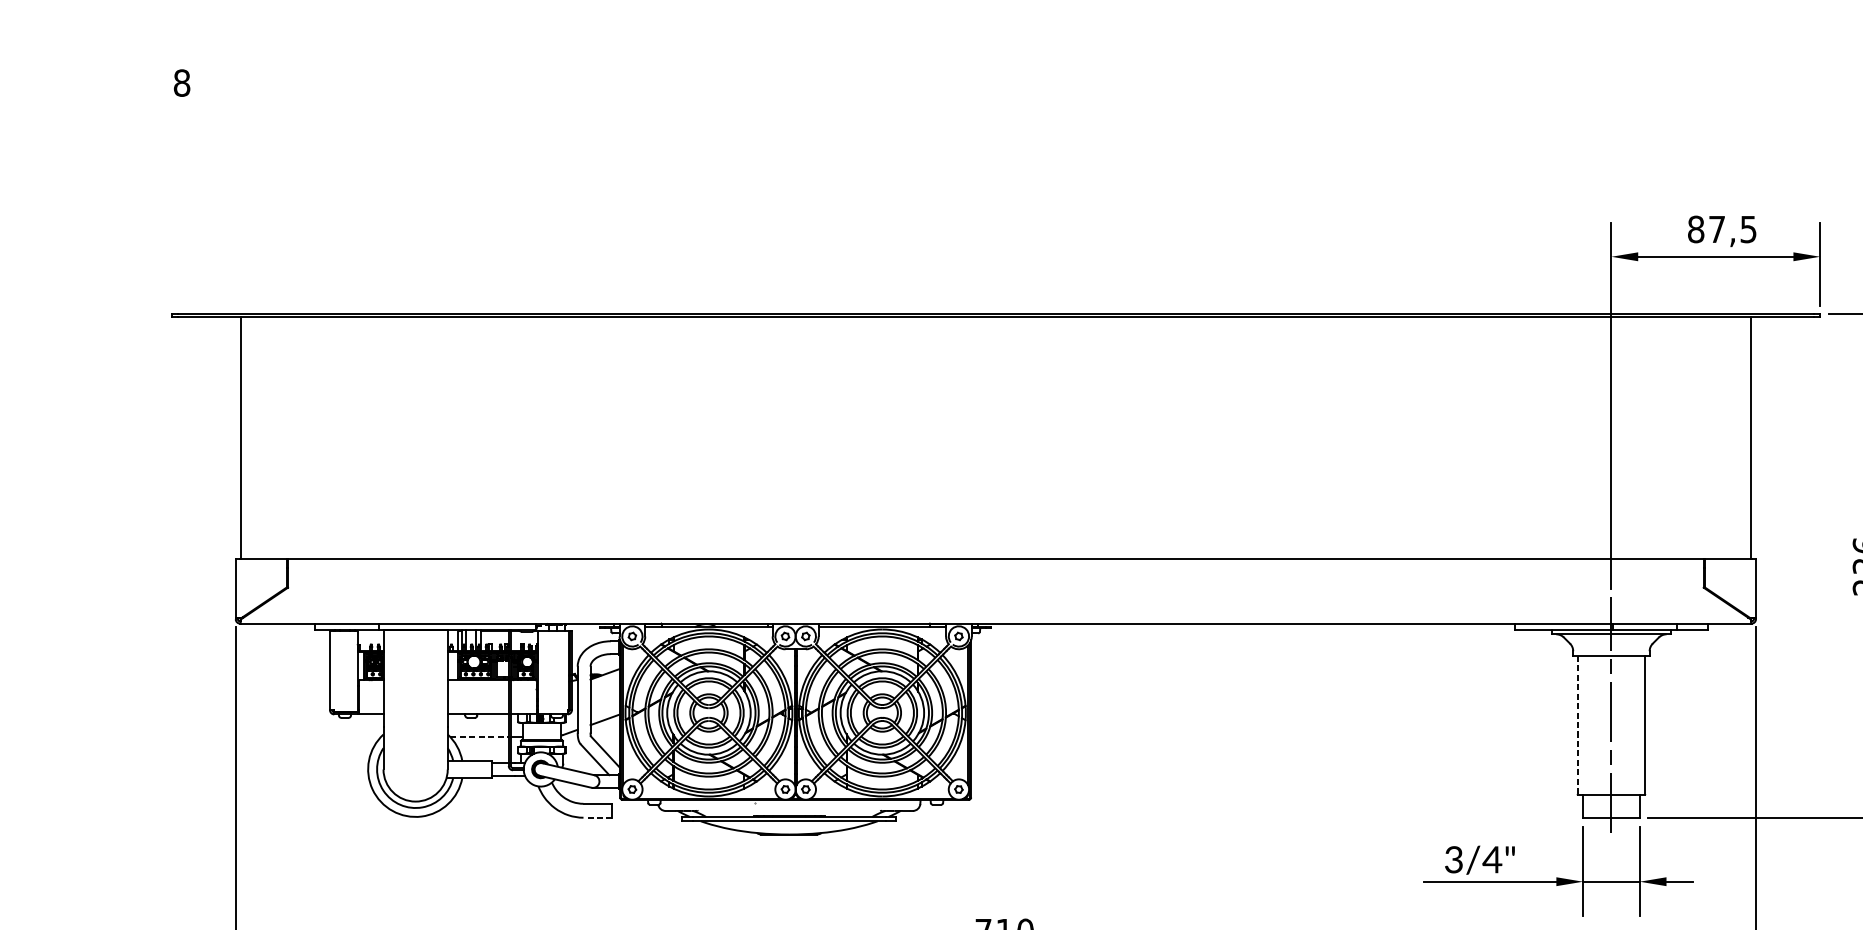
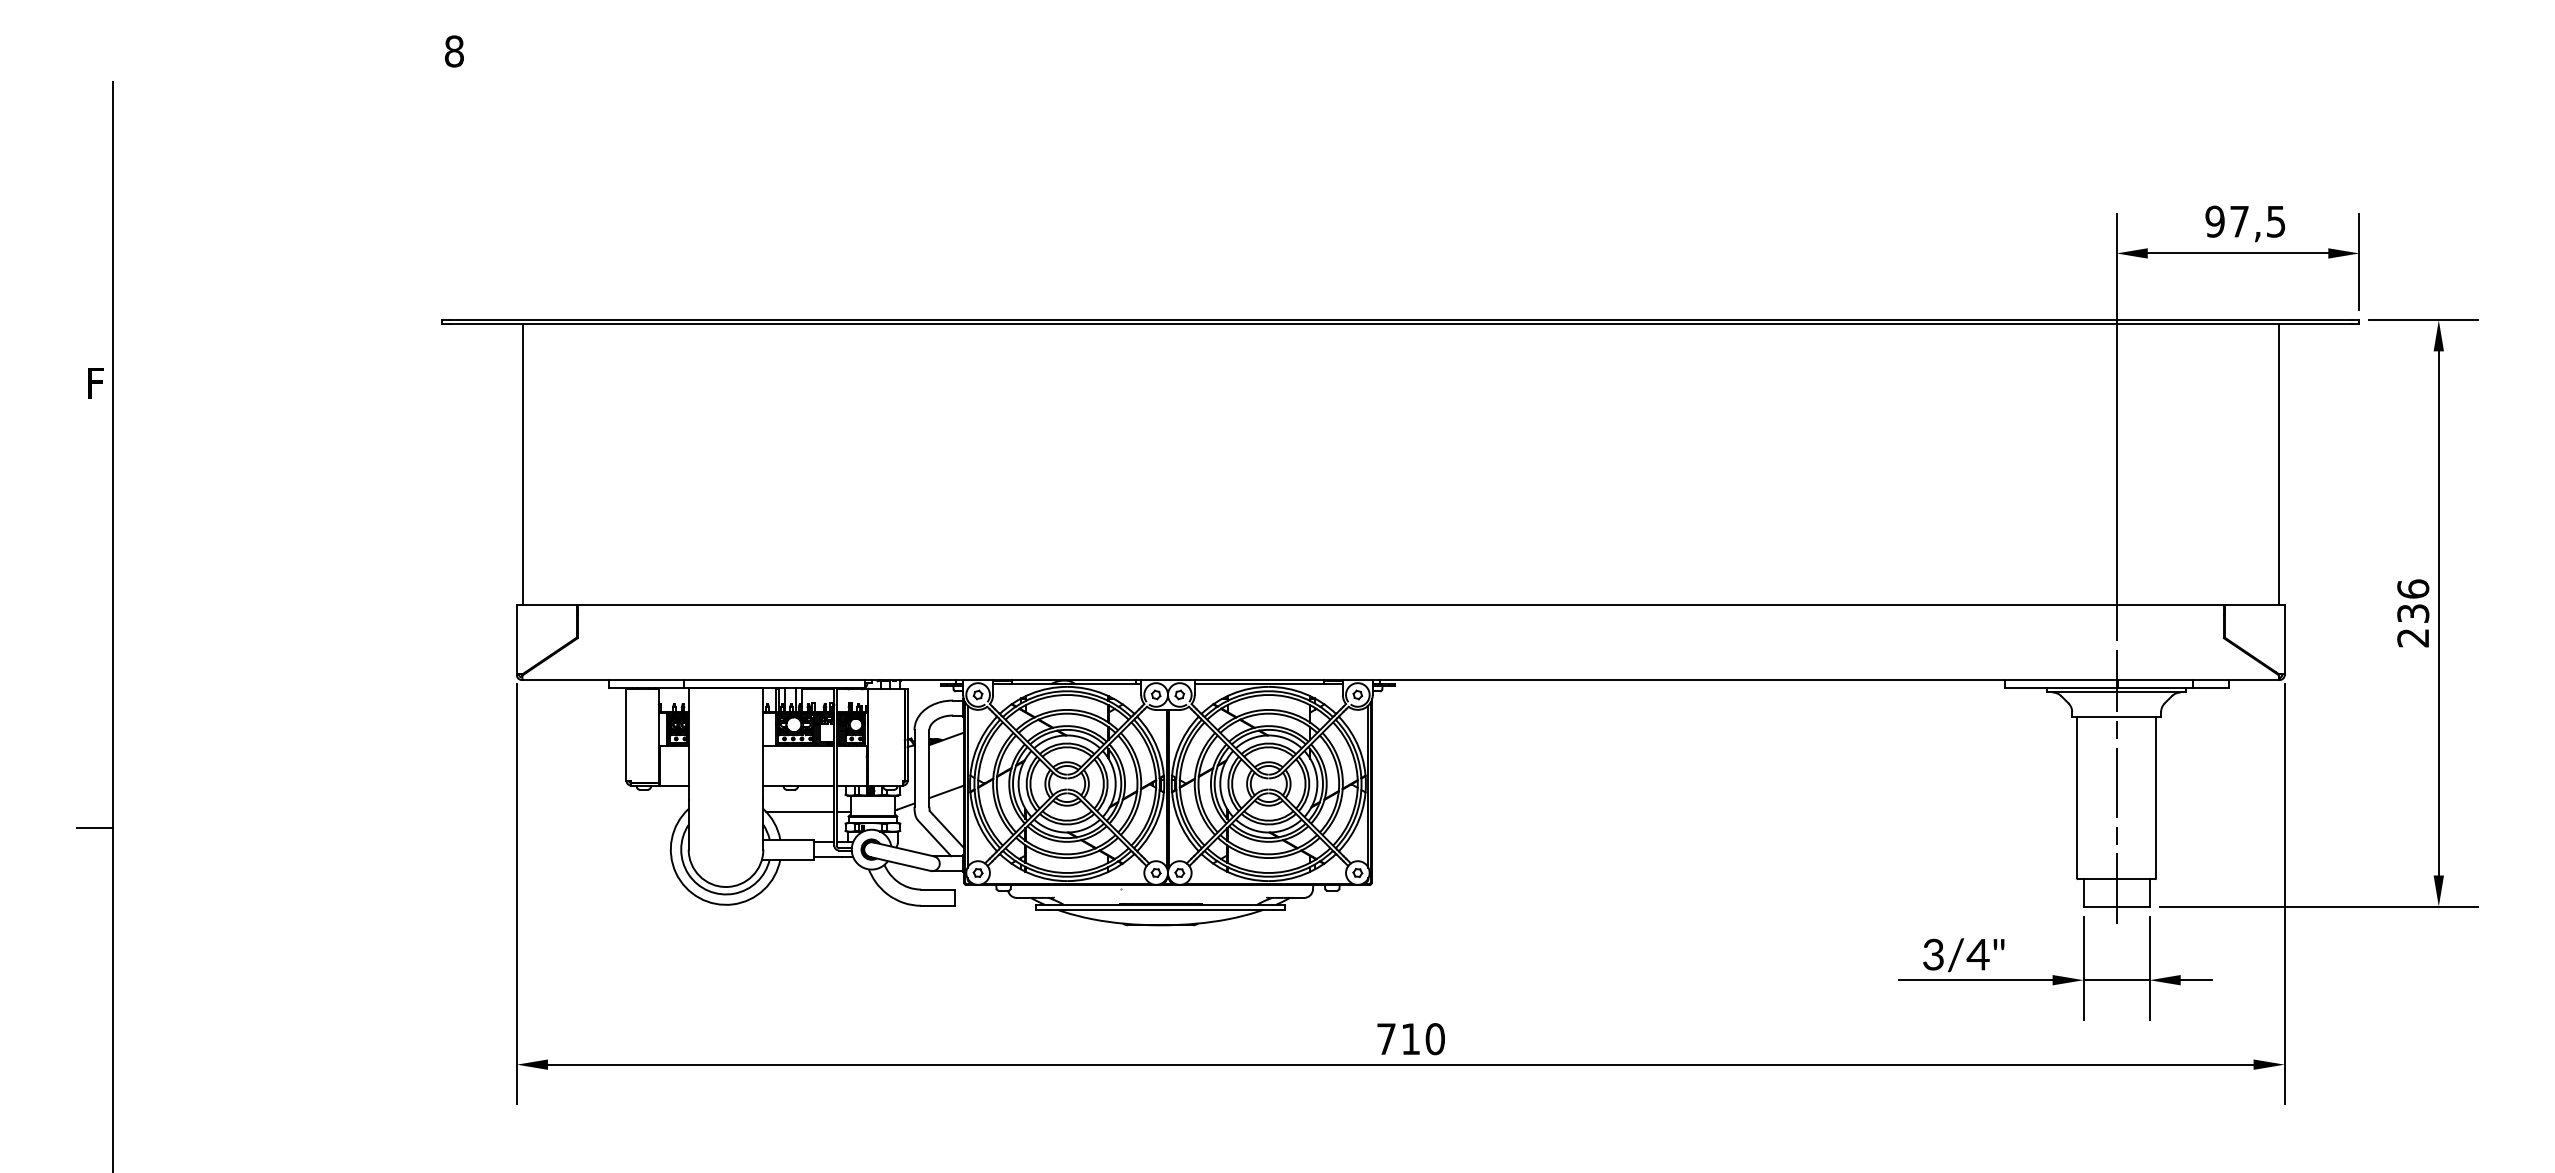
text: (1695, 229) -> (2214, 221), 87,5 -> 97,5
line: (1577, 724) -> (2077, 797), dashed -> solid
line: (479, 737) -> (800, 812), dashed -> solid
line: (598, 817) -> (938, 905), dashed -> solid

